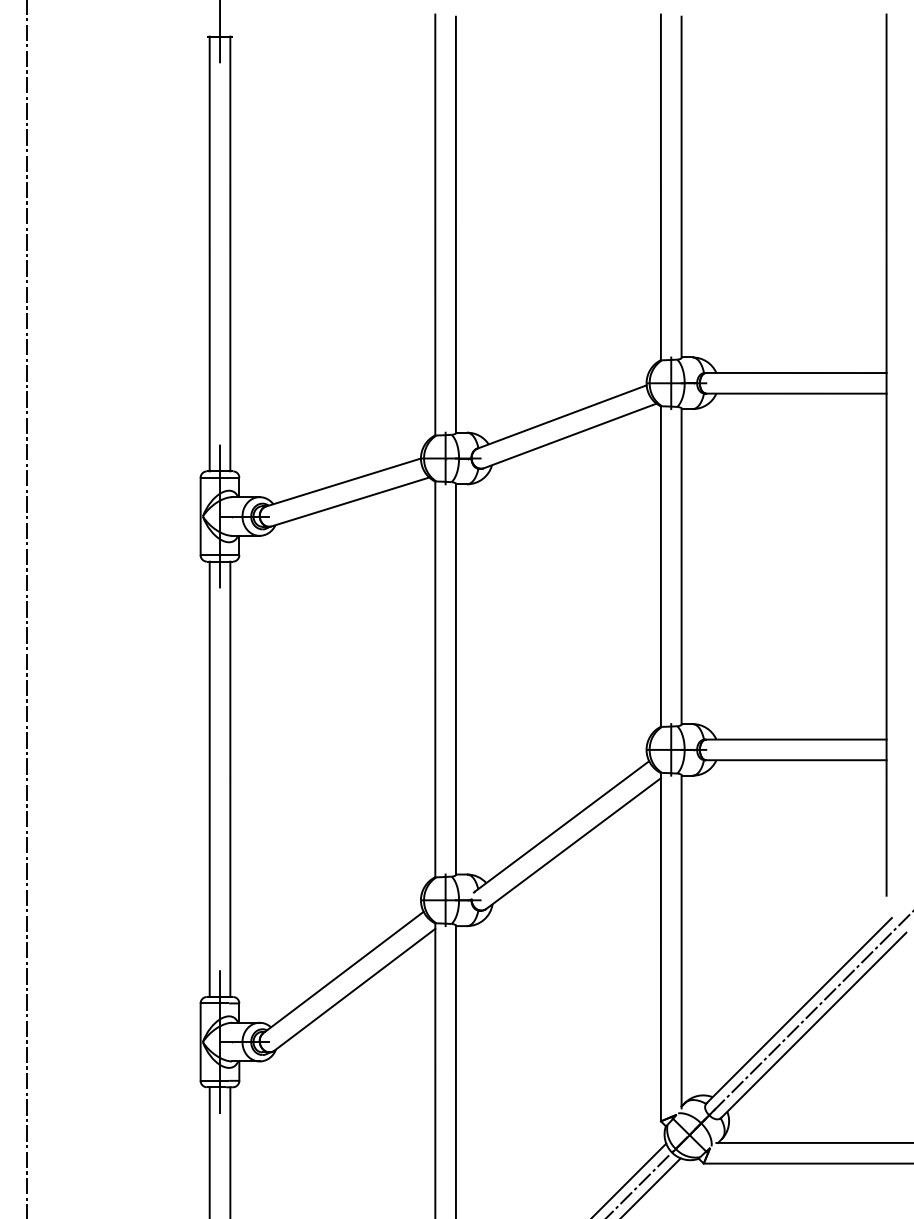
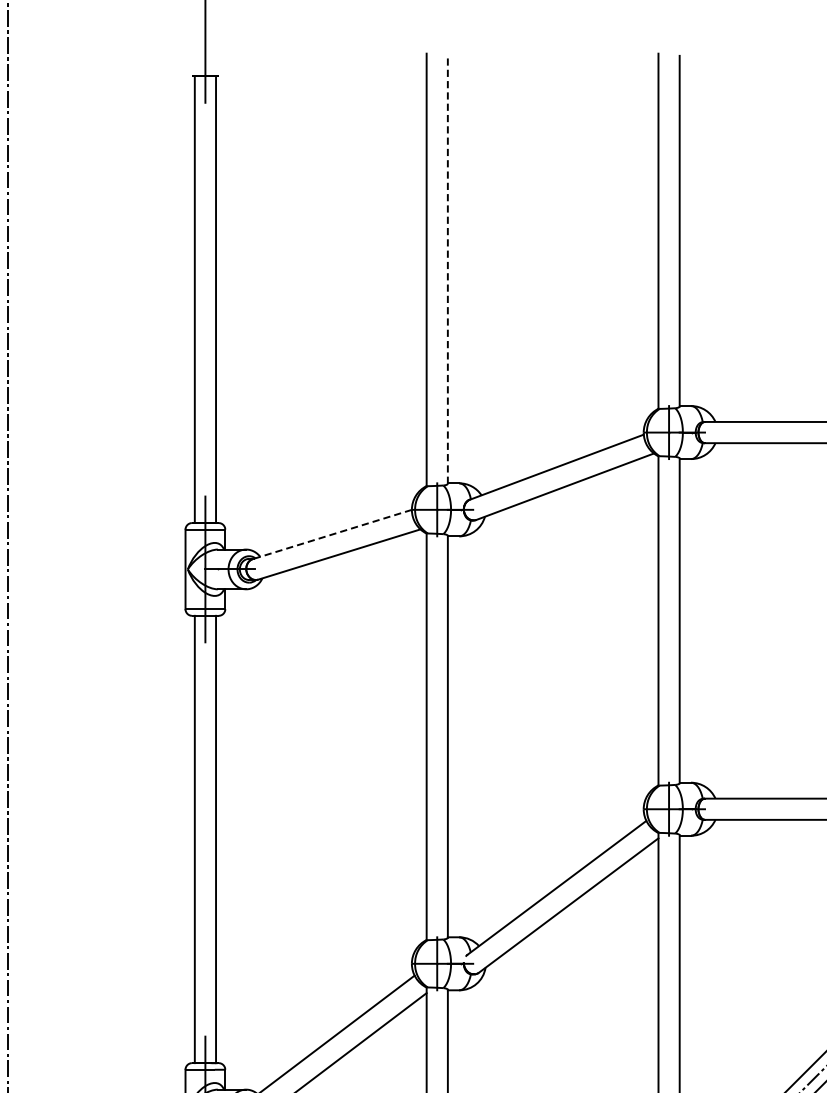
line: (455, 224) -> (447, 269), solid -> dashed
line: (343, 482) -> (332, 534), solid -> dashed

